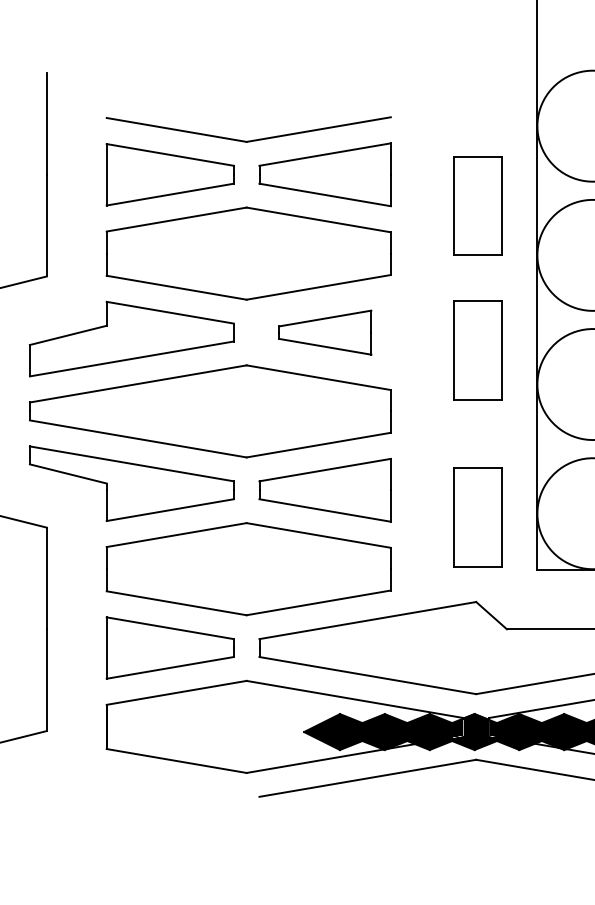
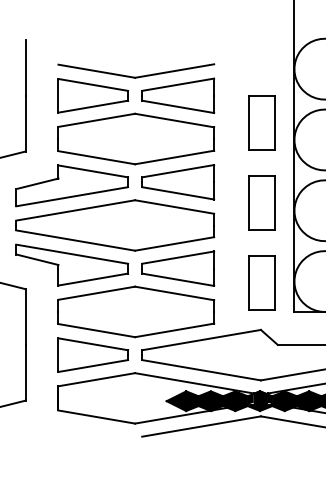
part: (477, 205) -> (261, 122), moved
part: (325, 332) -> (178, 182), size x1.43
part: (477, 349) -> (261, 202), moved

